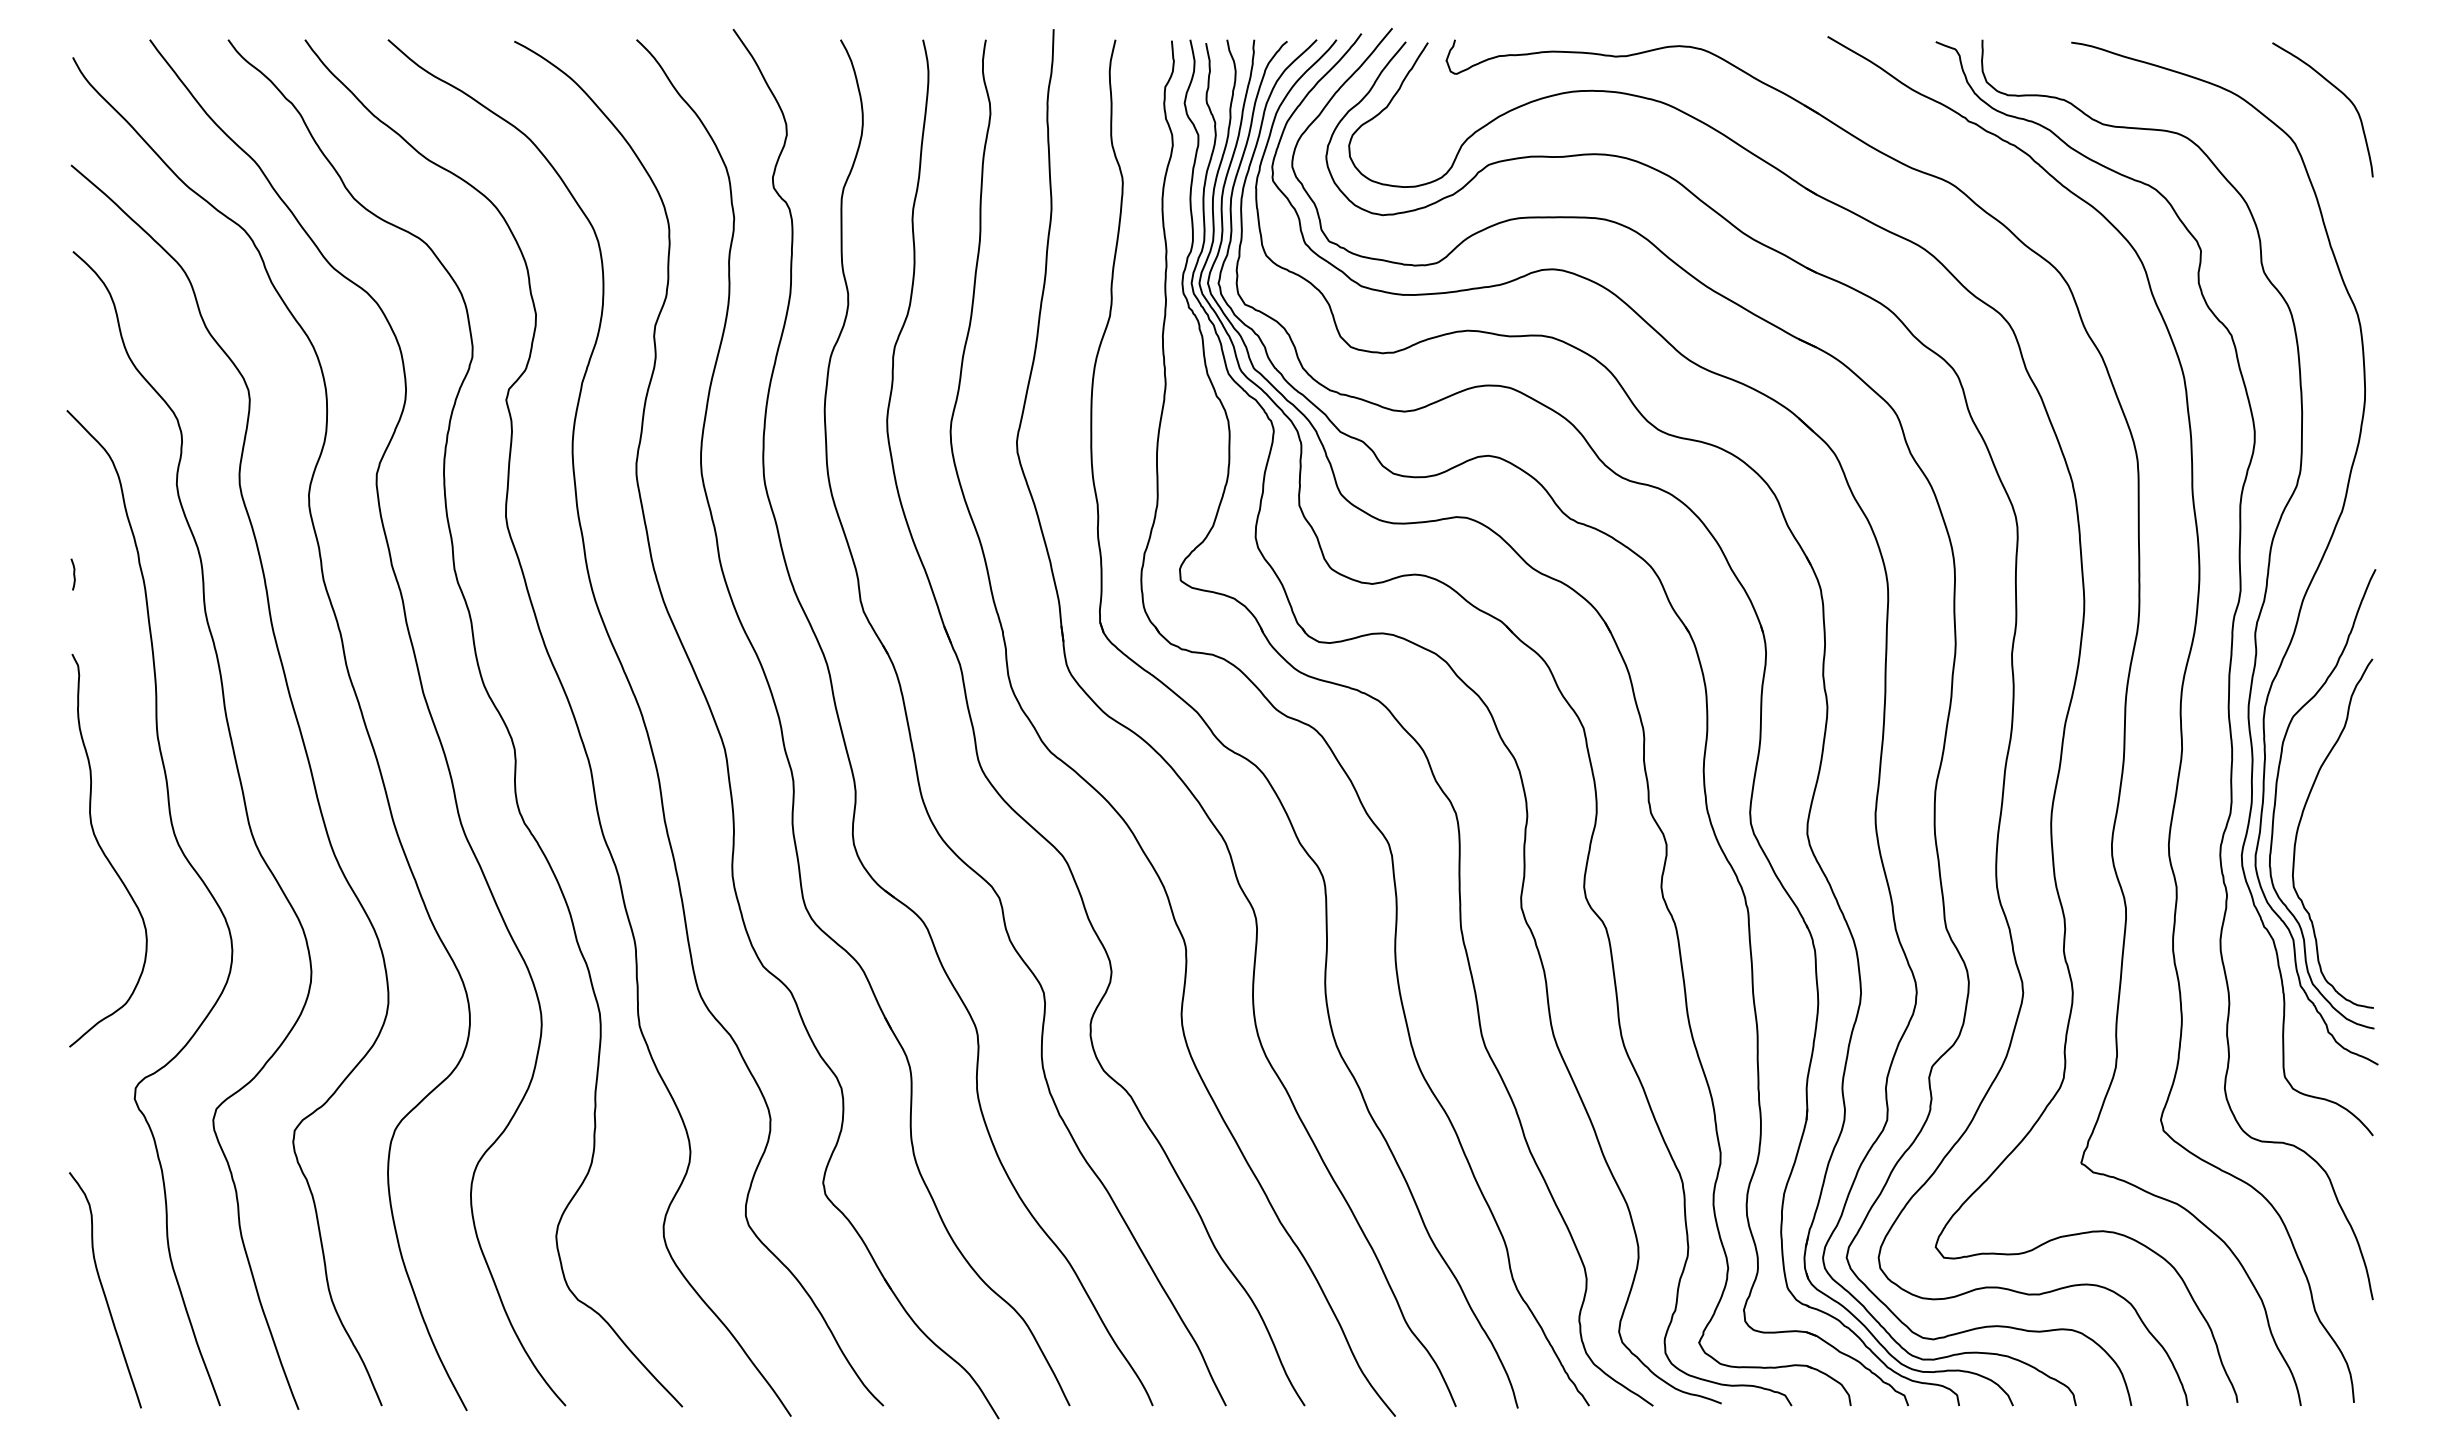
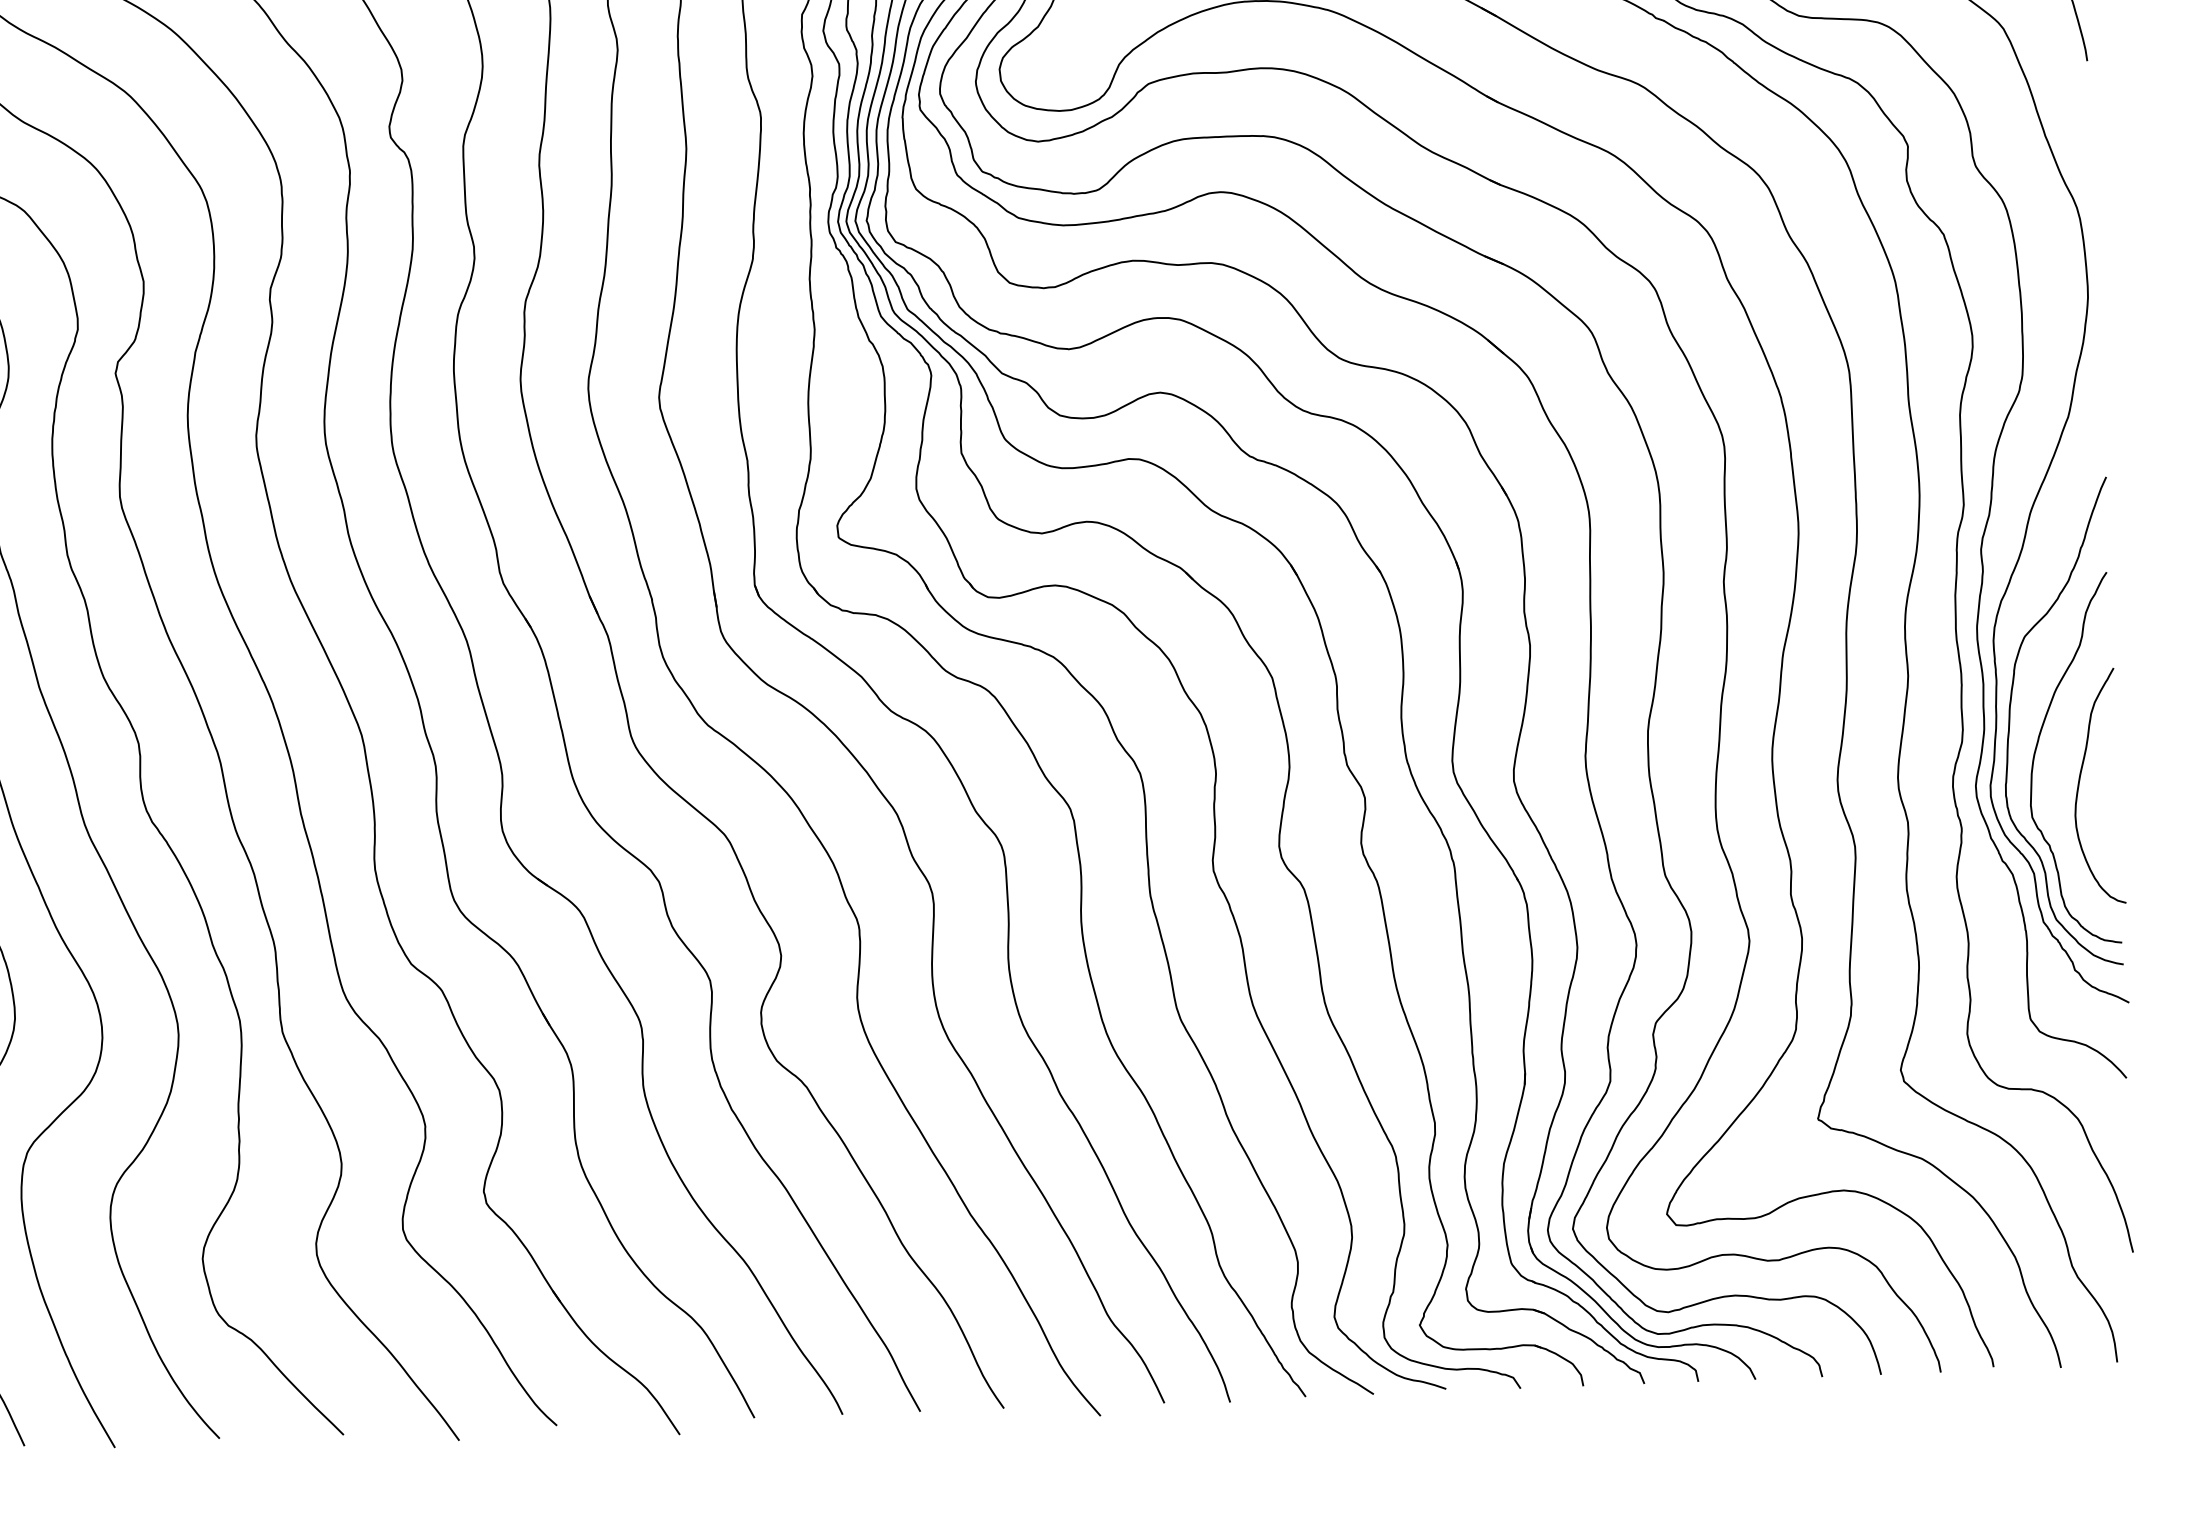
curve: (2339, 859) -> (2079, 786), added

